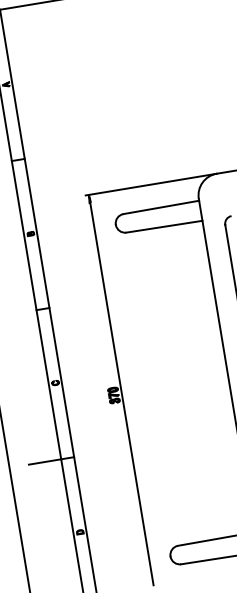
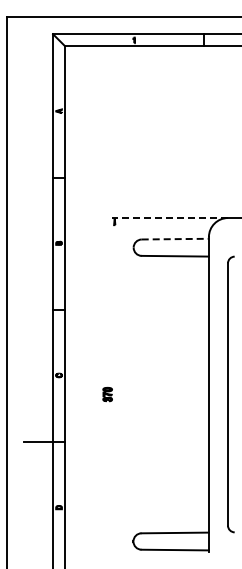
line: (150, 185) -> (169, 218), solid -> dashed
line: (161, 207) -> (175, 239), solid -> dashed
line: (121, 394) -> (114, 394), removed

